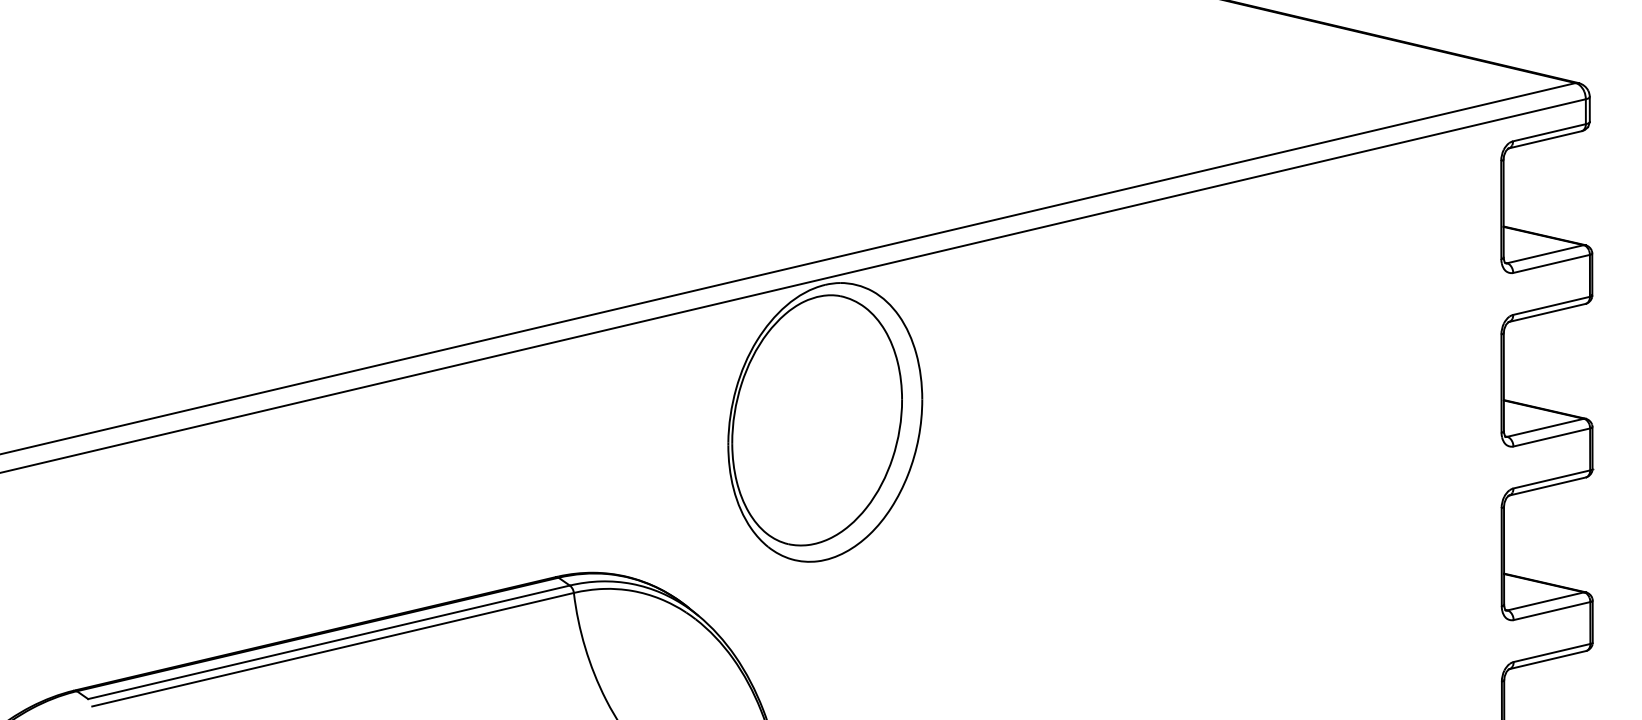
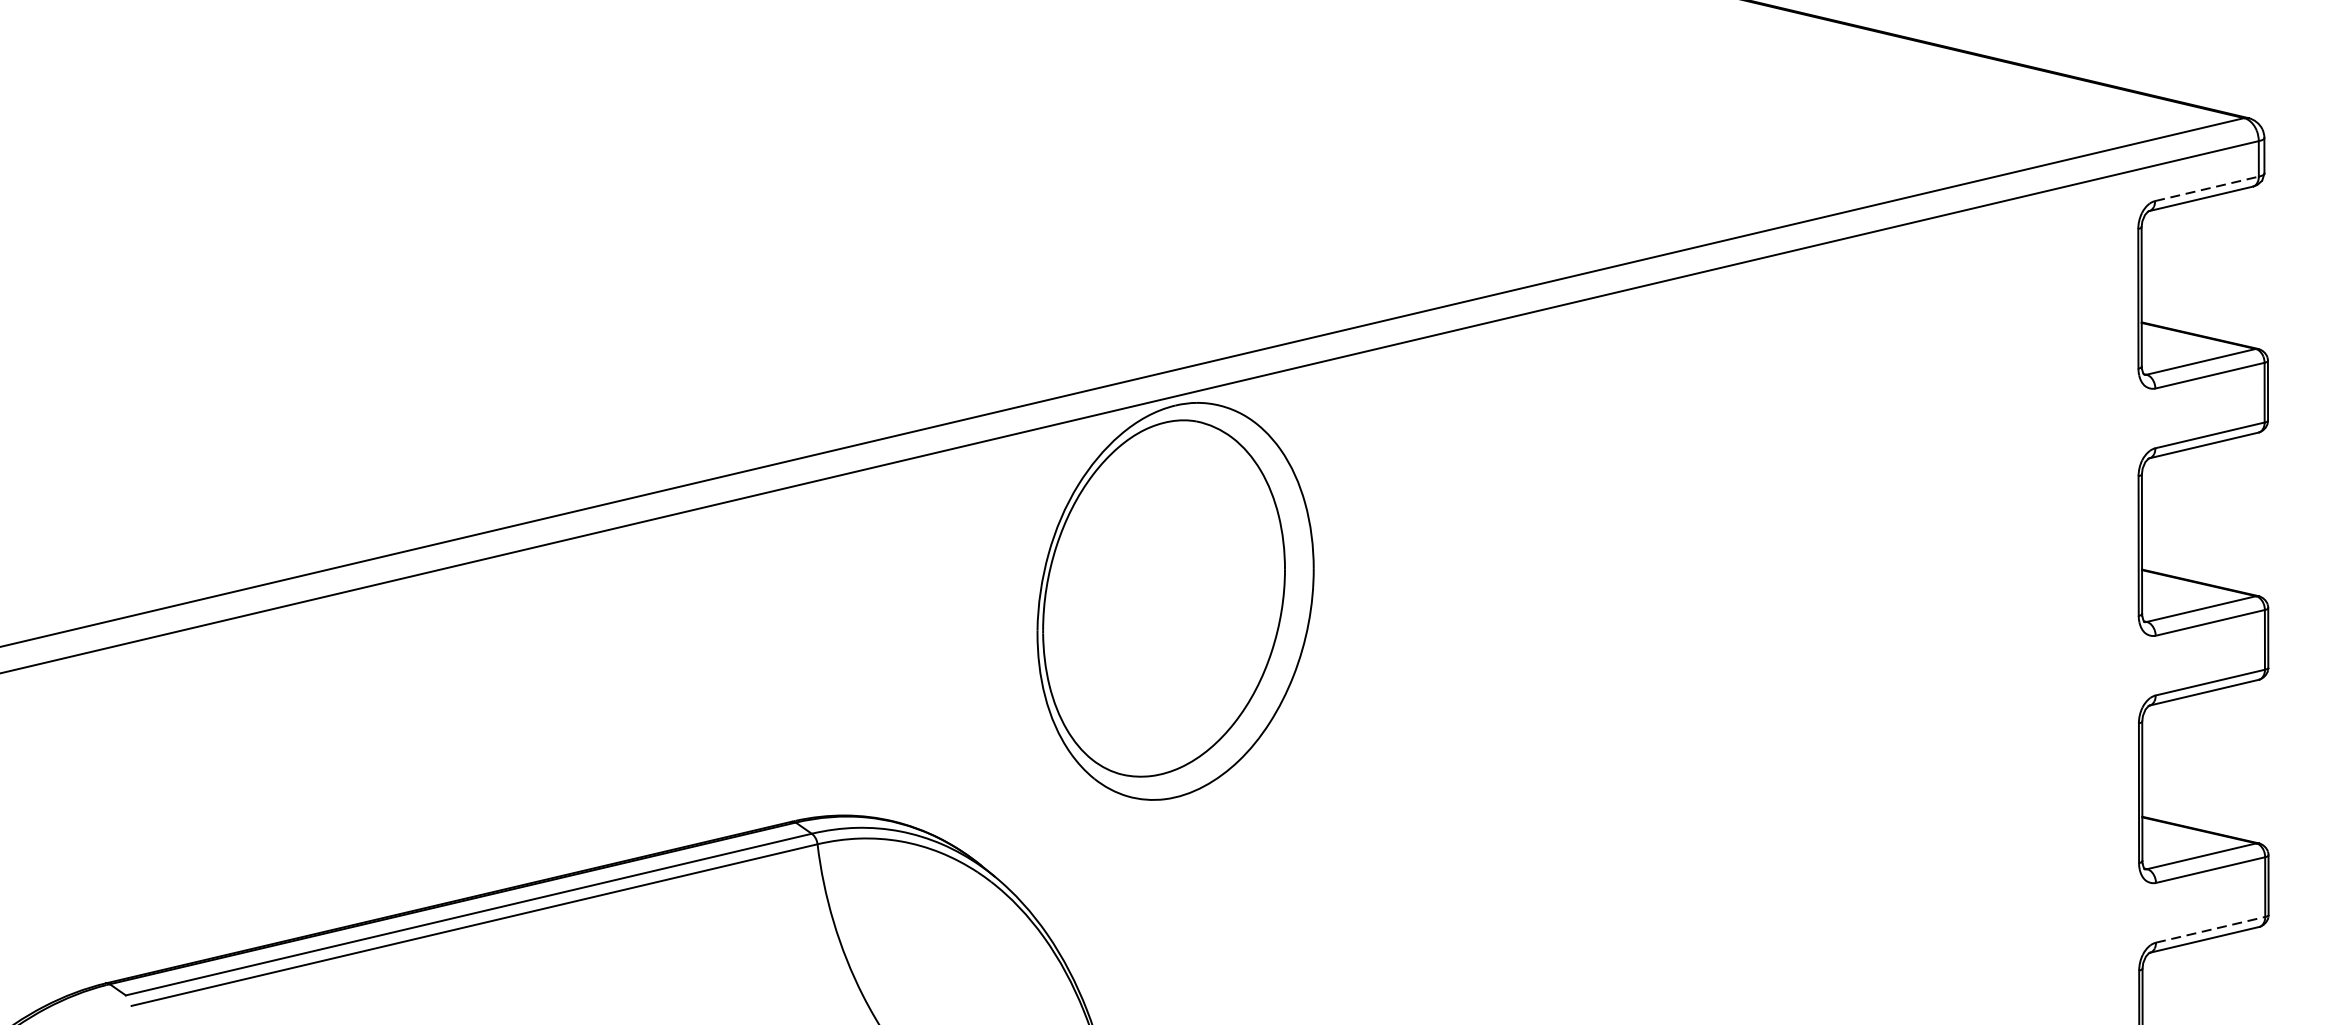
line: (1549, 132) -> (2207, 188), solid -> dashed
line: (1552, 652) -> (2211, 929), solid -> dashed

